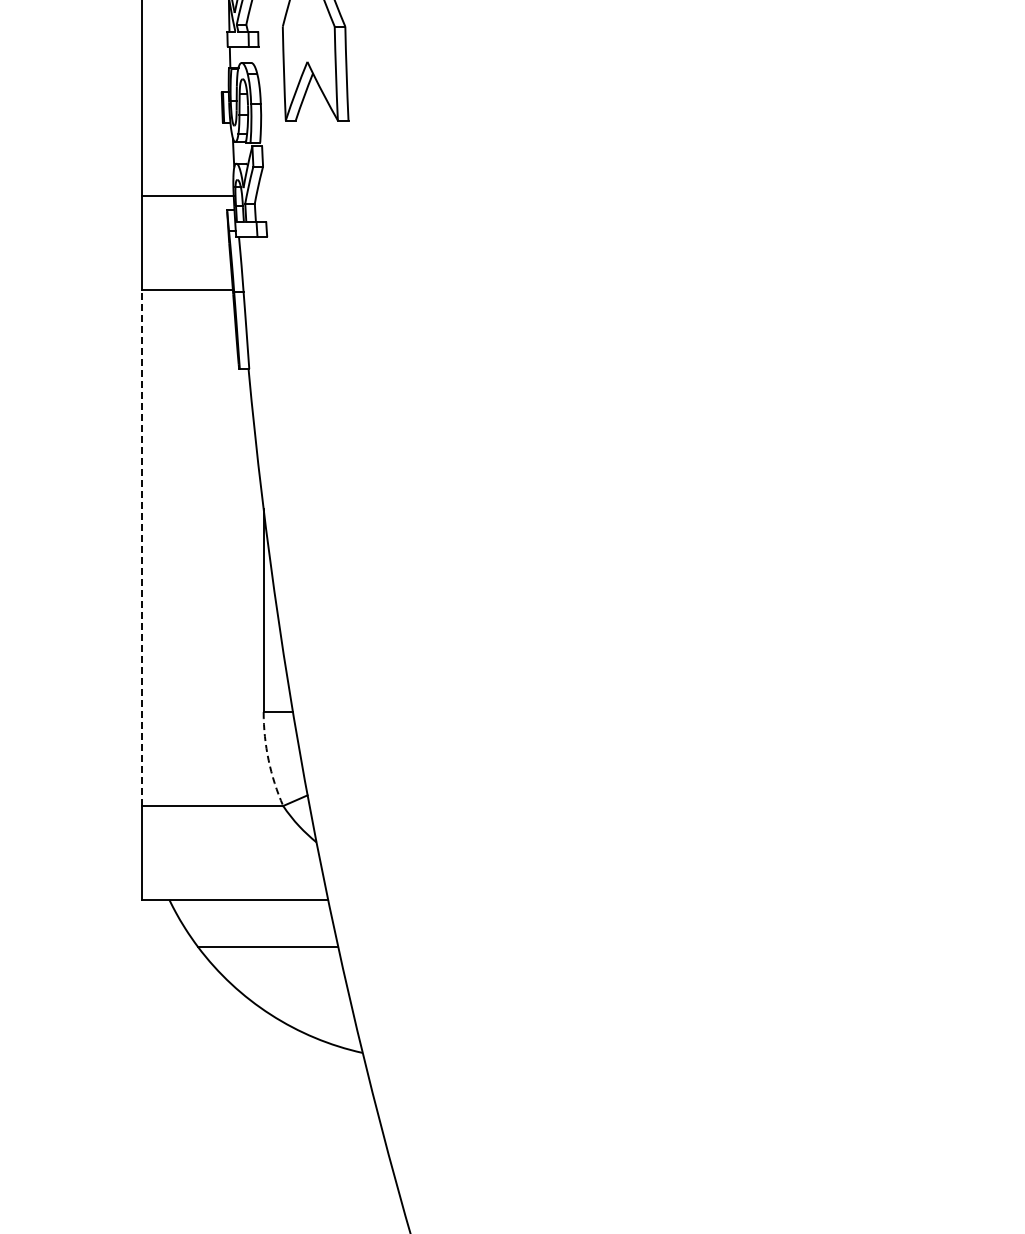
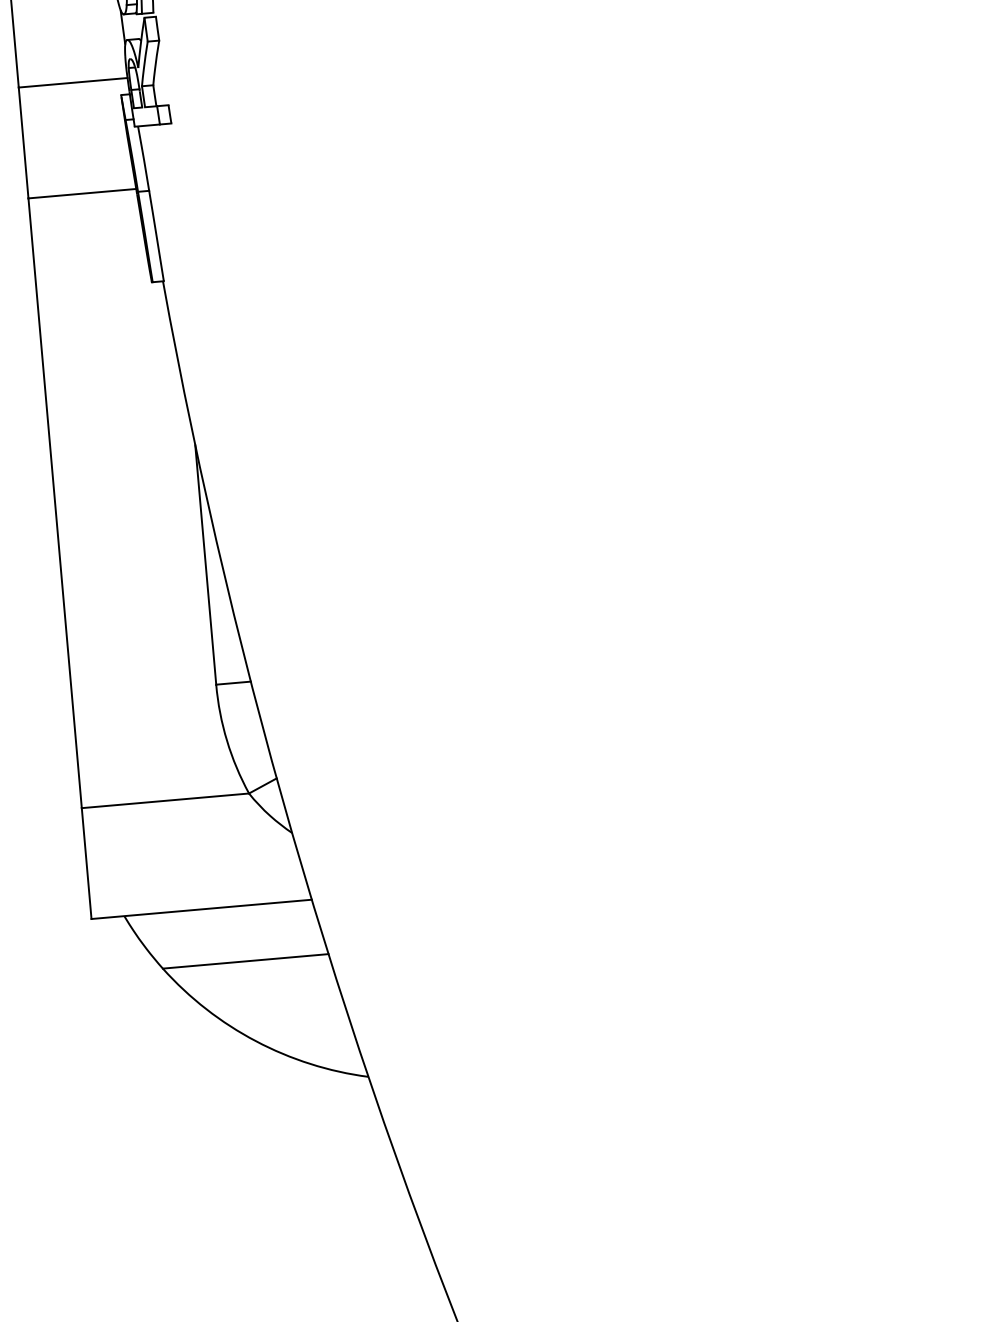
line: (141, 547) -> (55, 502), dashed -> solid
arc: (268, 760) -> (226, 741), dashed -> solid

